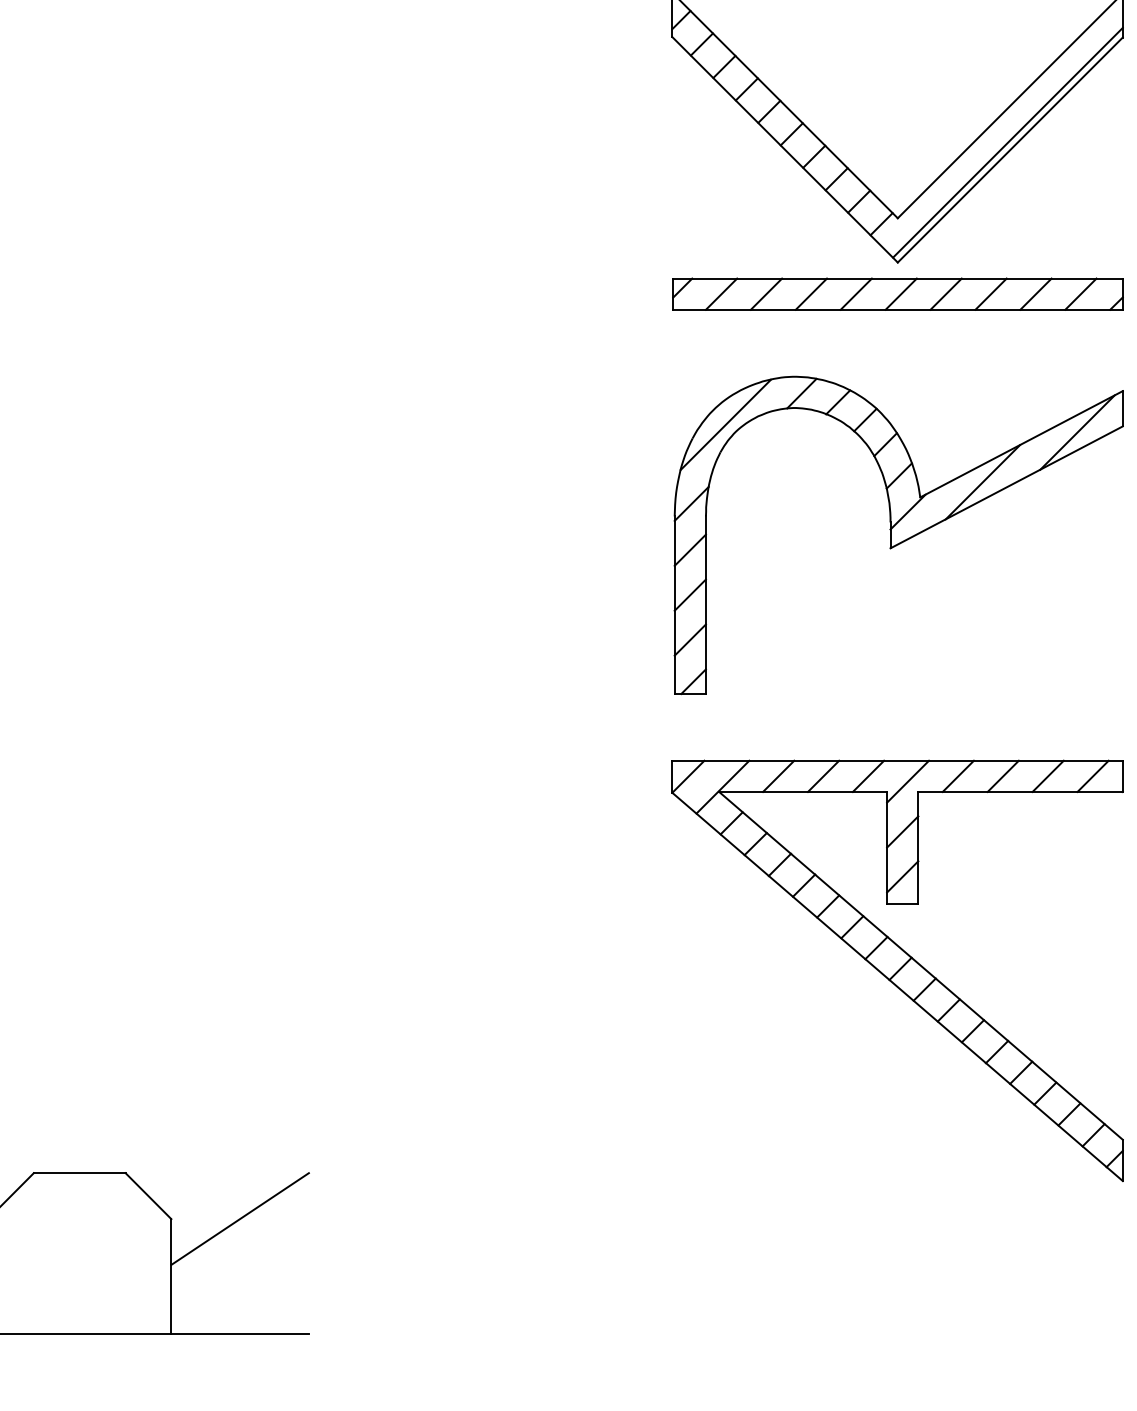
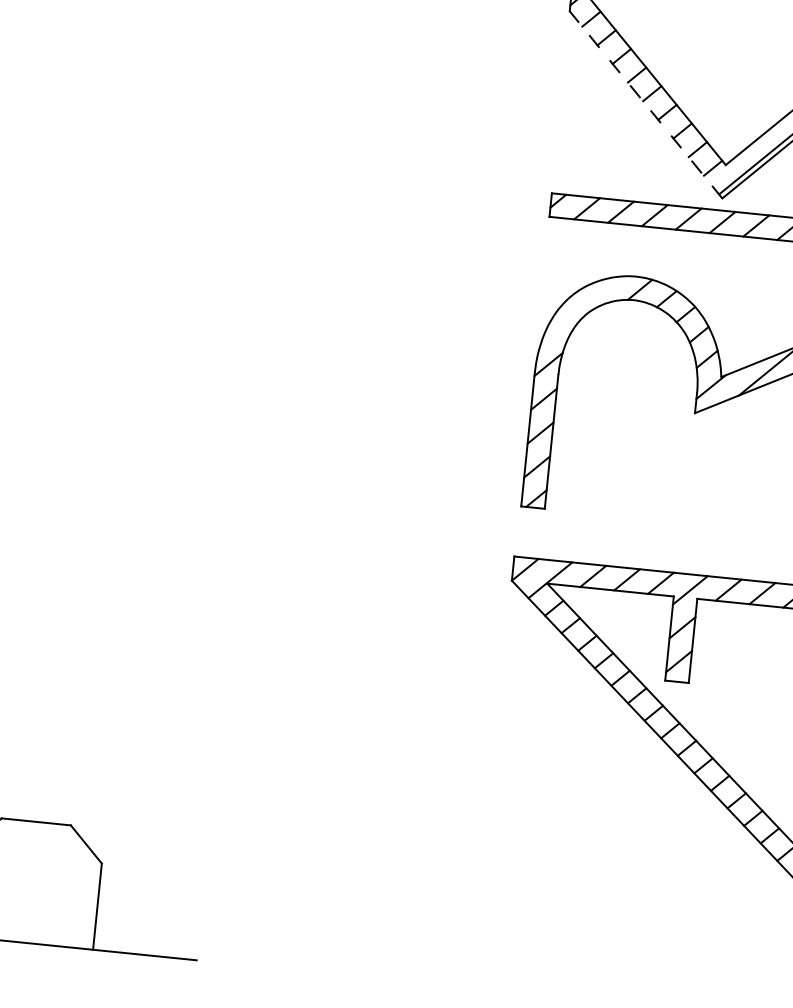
line: (784, 149) -> (645, 104), solid -> dashed
line: (725, 424) -> (580, 307), removed
line: (239, 1218) -> (153, 868), removed

